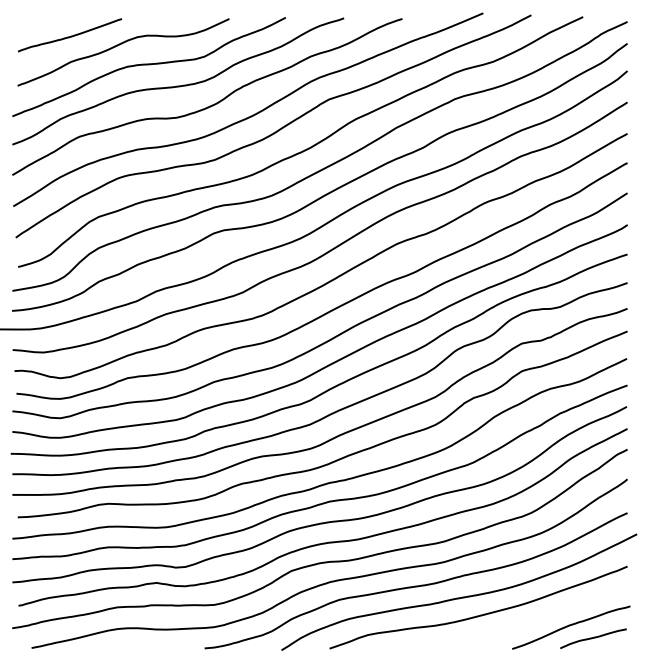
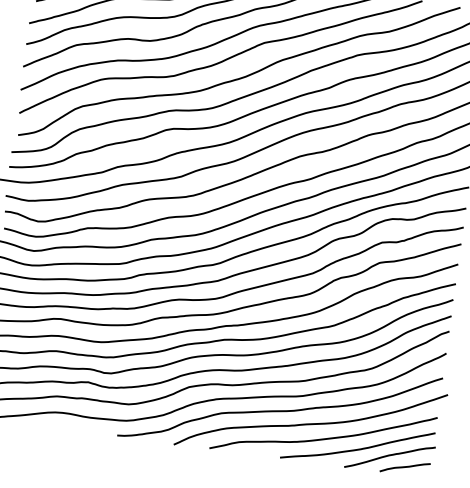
curve: (529, 621) -> (359, 448), added

